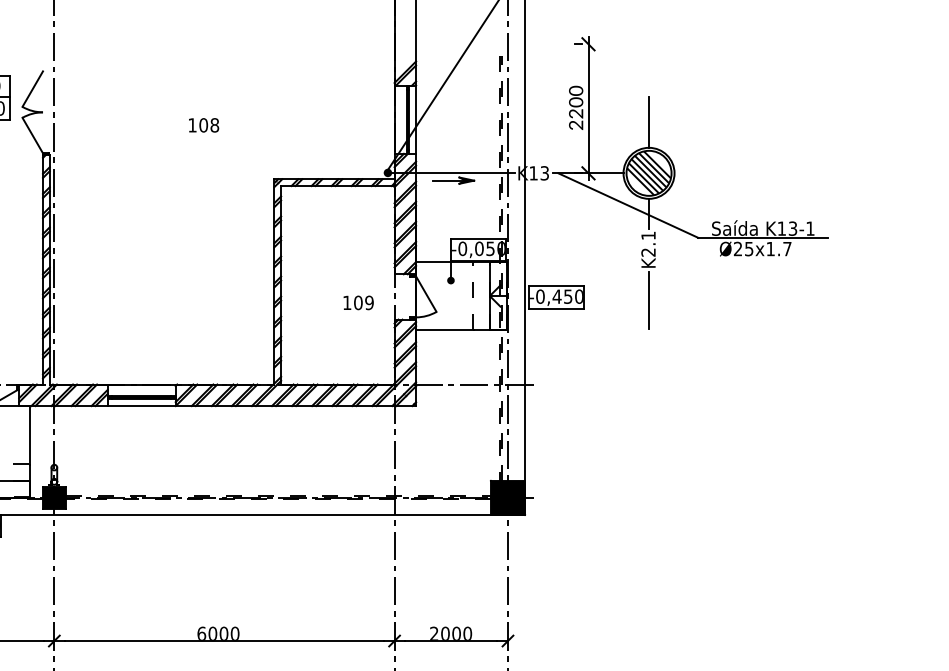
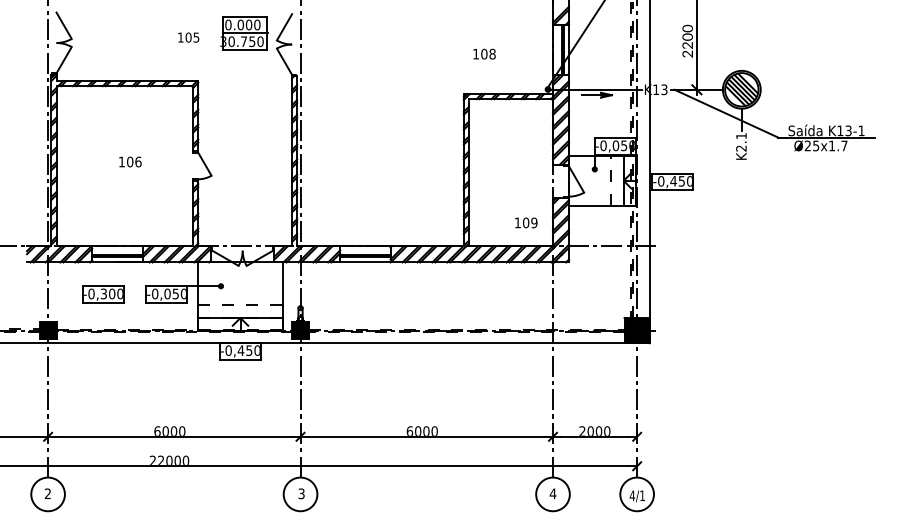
line: (648, 121) -> (741, 51), removed
text: (203, 124) -> (484, 53), moved
line: (648, 300) -> (741, 184), removed
text: (358, 302) -> (526, 222), moved

